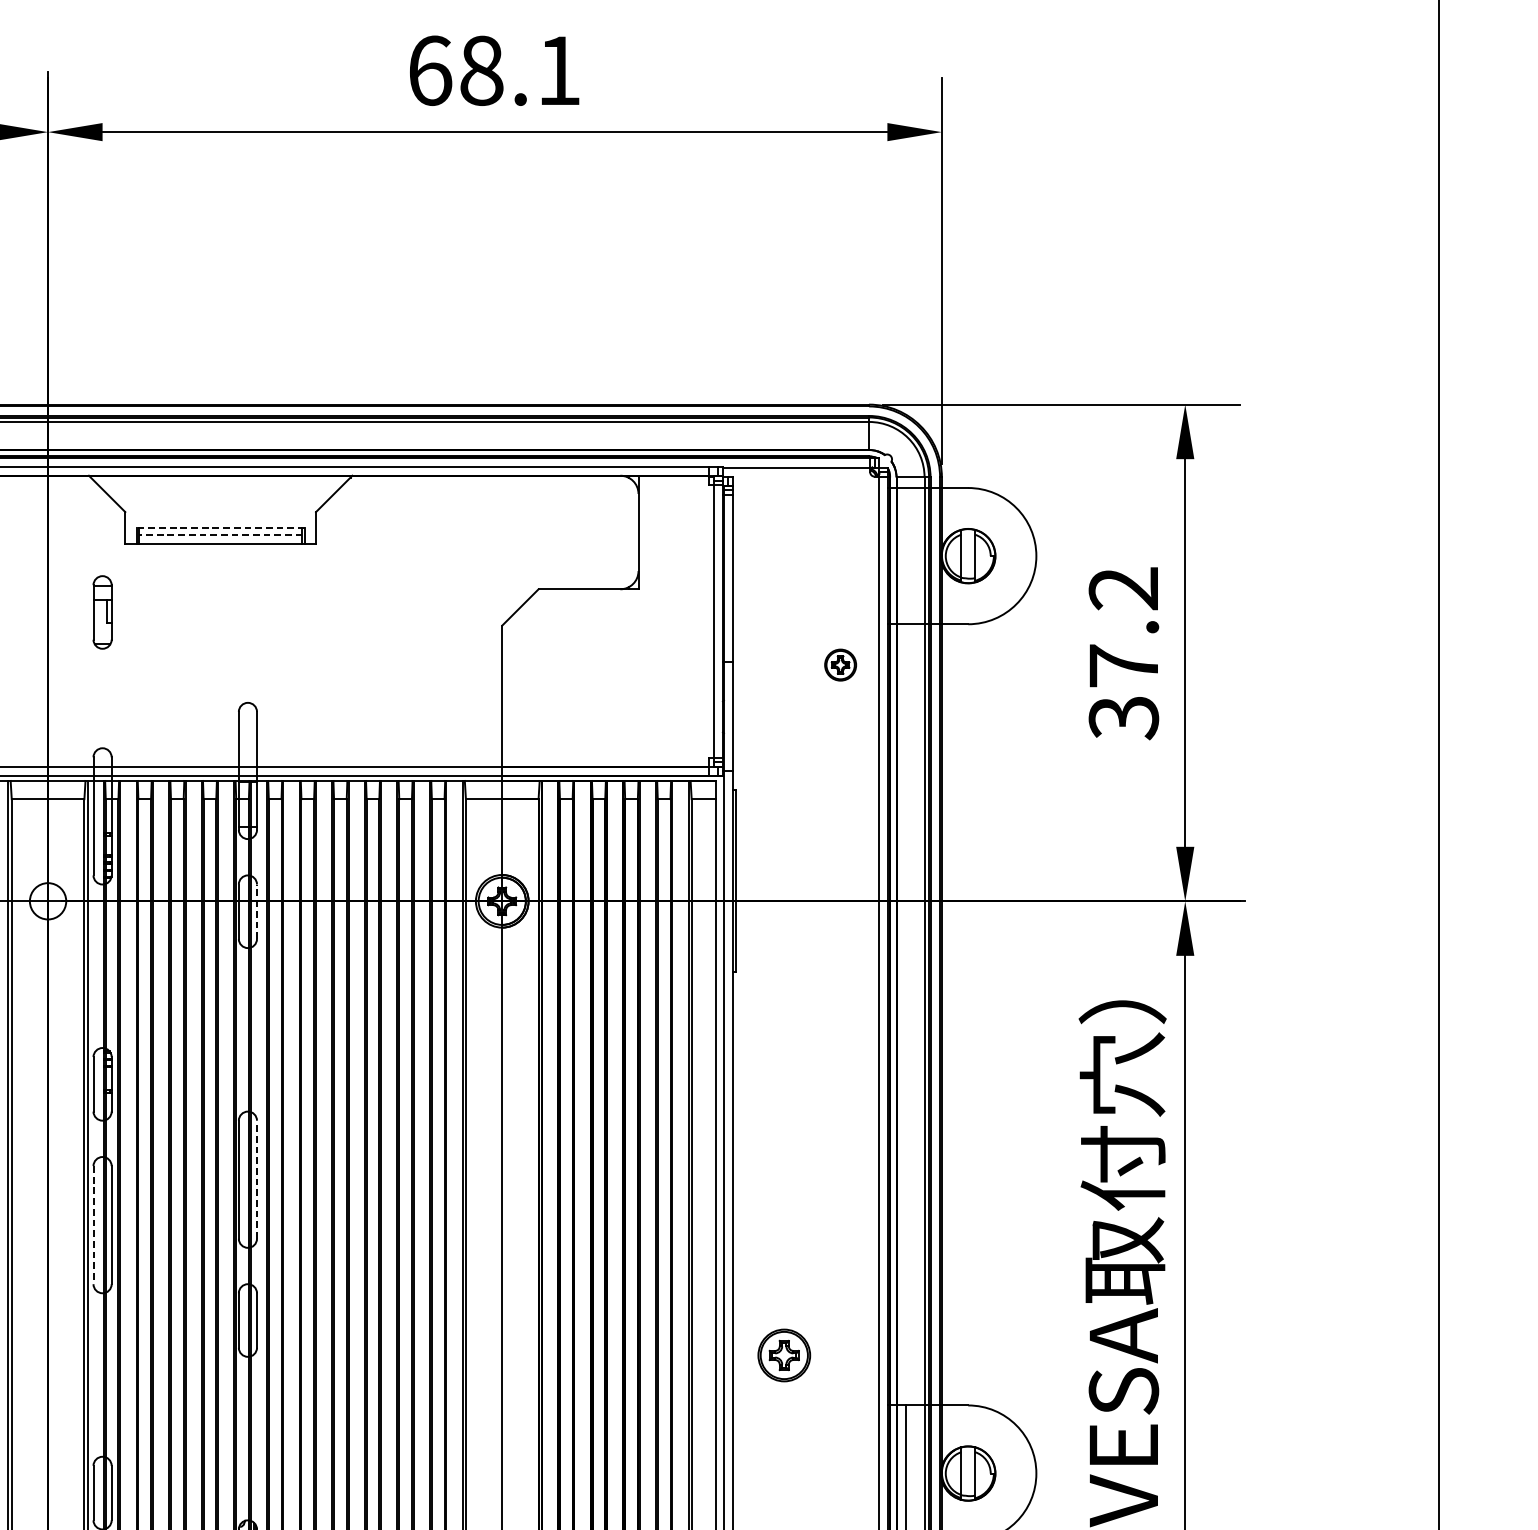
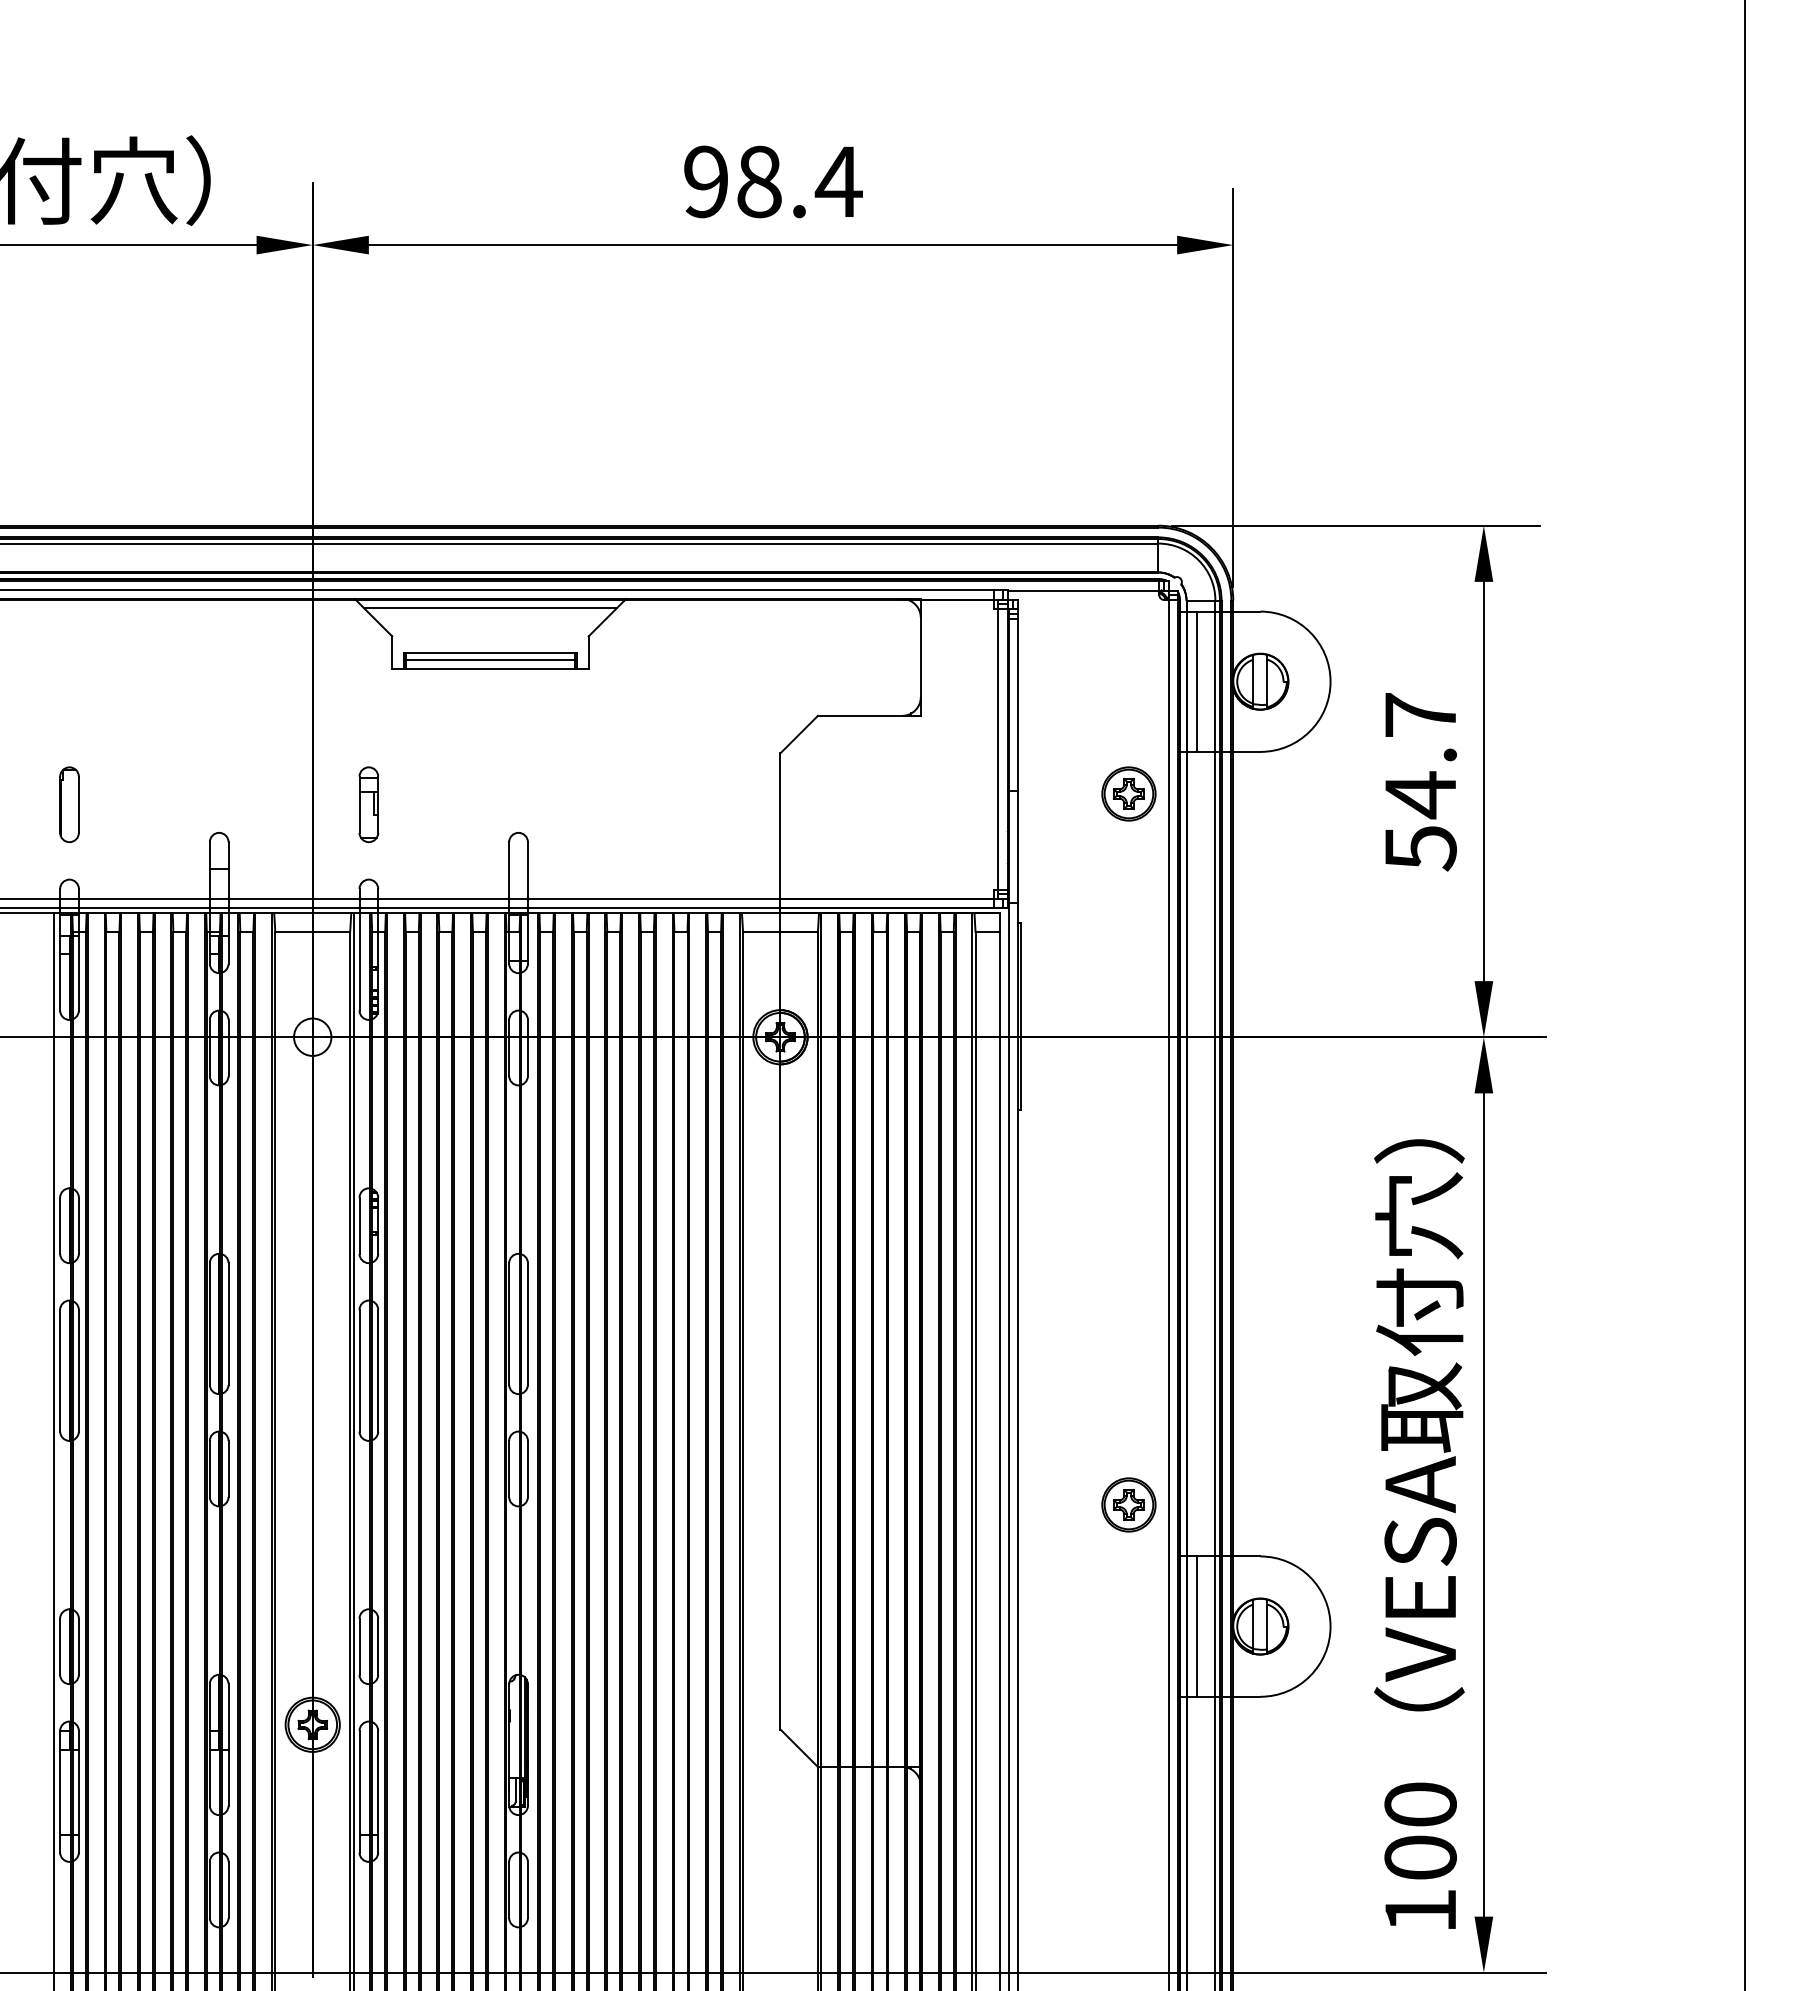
text: (495, 70) -> (773, 181), 68.1 -> 98.4
line: (220, 485) -> (490, 608), added
line: (220, 527) -> (490, 652), dashed -> solid
line: (219, 534) -> (489, 659), dashed -> solid
line: (906, 555) -> (1196, 681), added
part: (102, 612) -> (368, 804), moved
text: (1123, 653) -> (1420, 782), 37.2 -> 54.7
part: (840, 664) -> (1128, 793), size x1.67
line: (256, 911) -> (527, 1047), dashed -> solid
line: (256, 1179) -> (527, 1323), dashed -> solid
line: (93, 1224) -> (359, 1370), dashed -> solid
part: (783, 1355) -> (1128, 1504), moved

